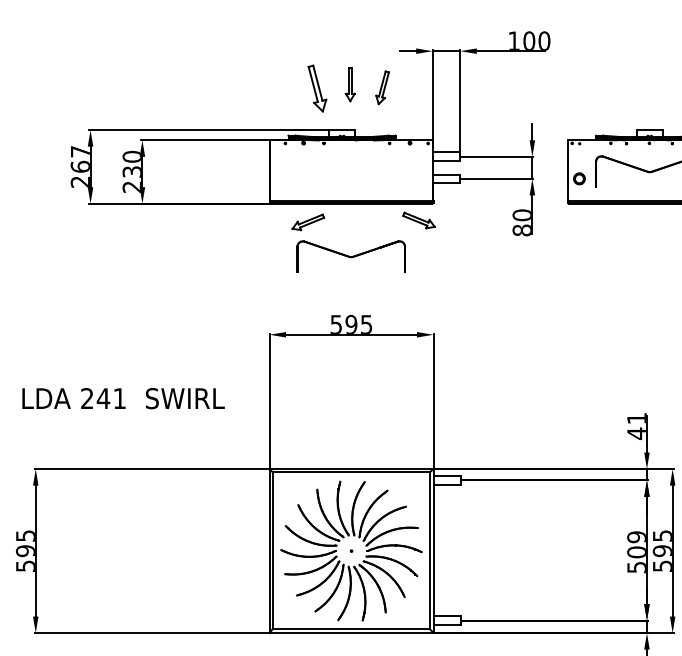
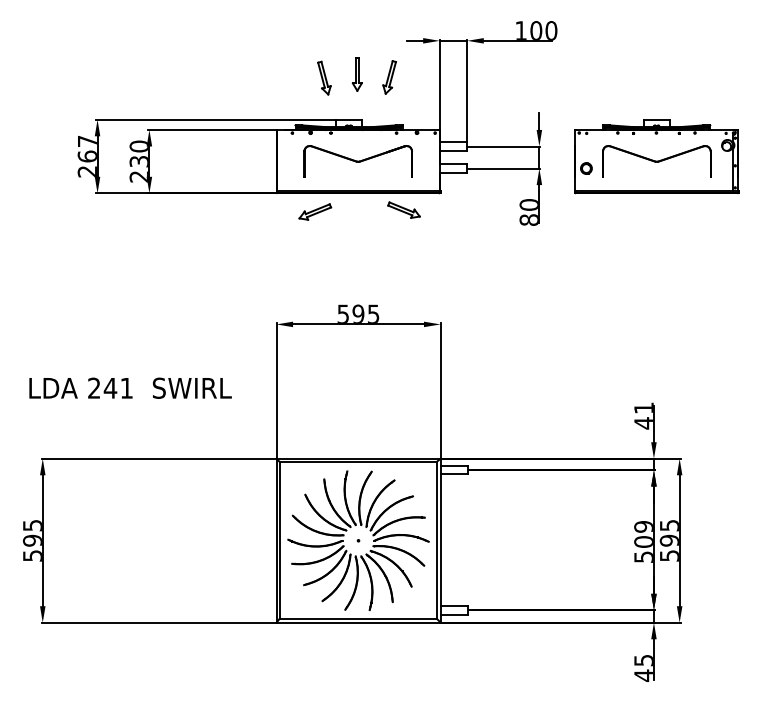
part: (317, 87) -> (324, 77), size x0.71
part: (418, 219) -> (403, 209), moved
part: (350, 256) -> (357, 161), moved

